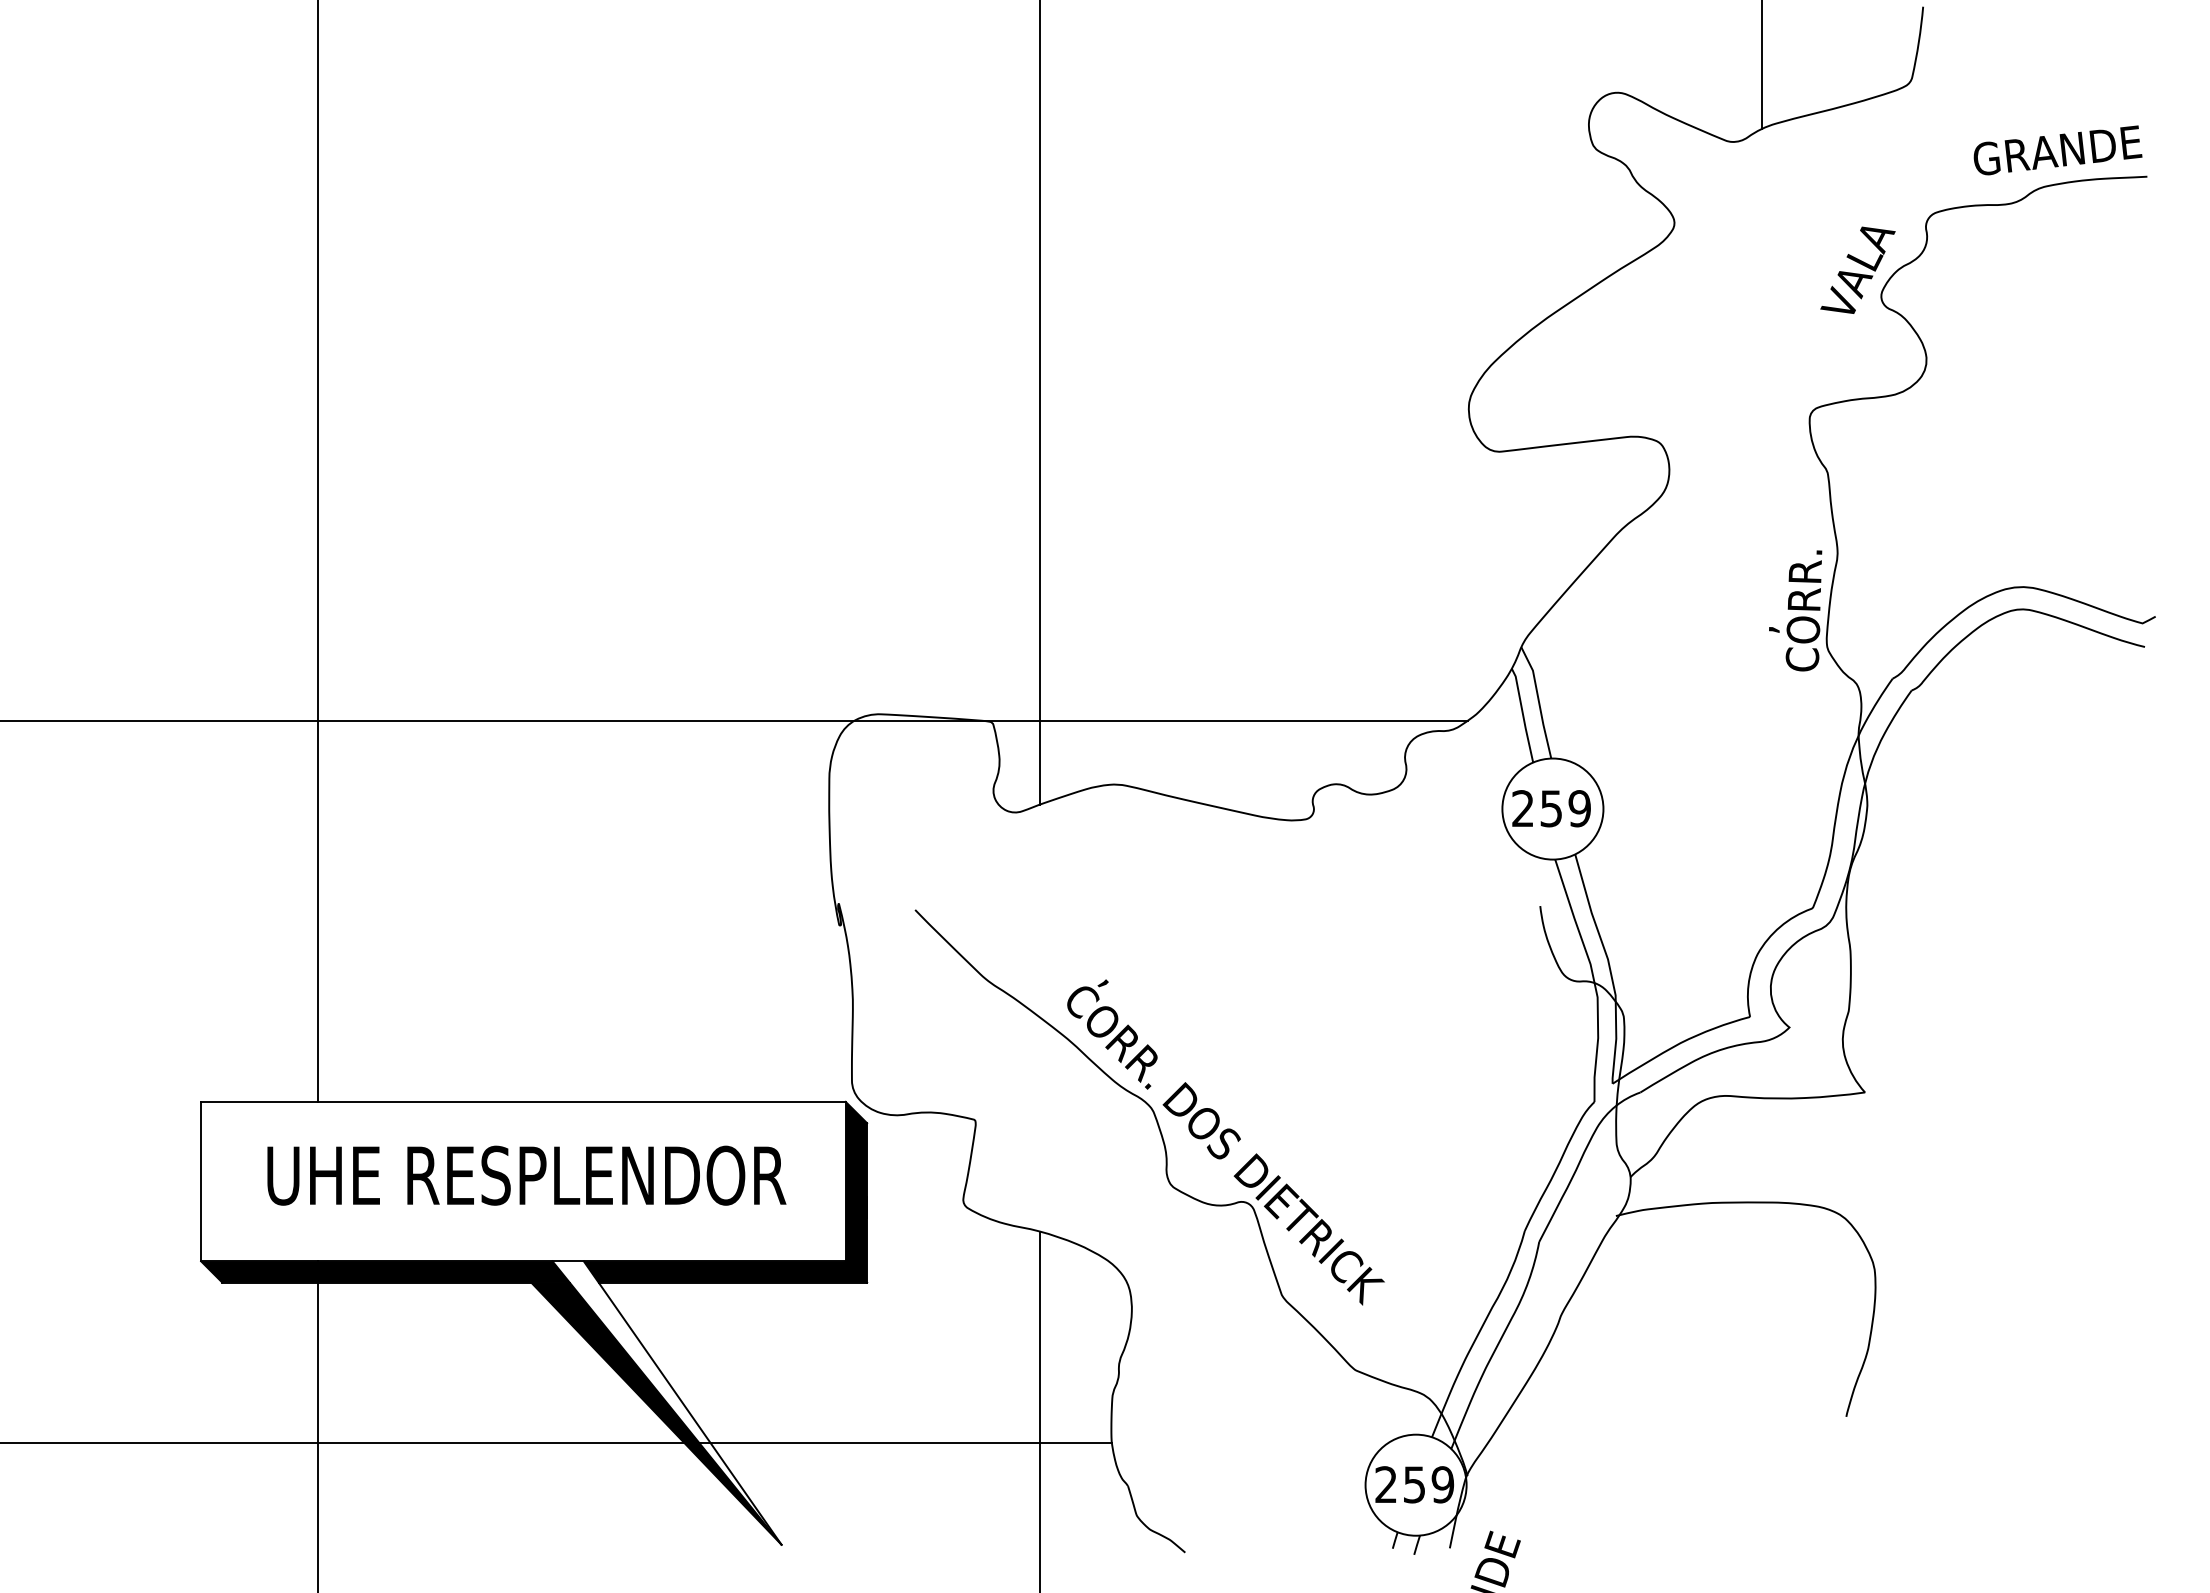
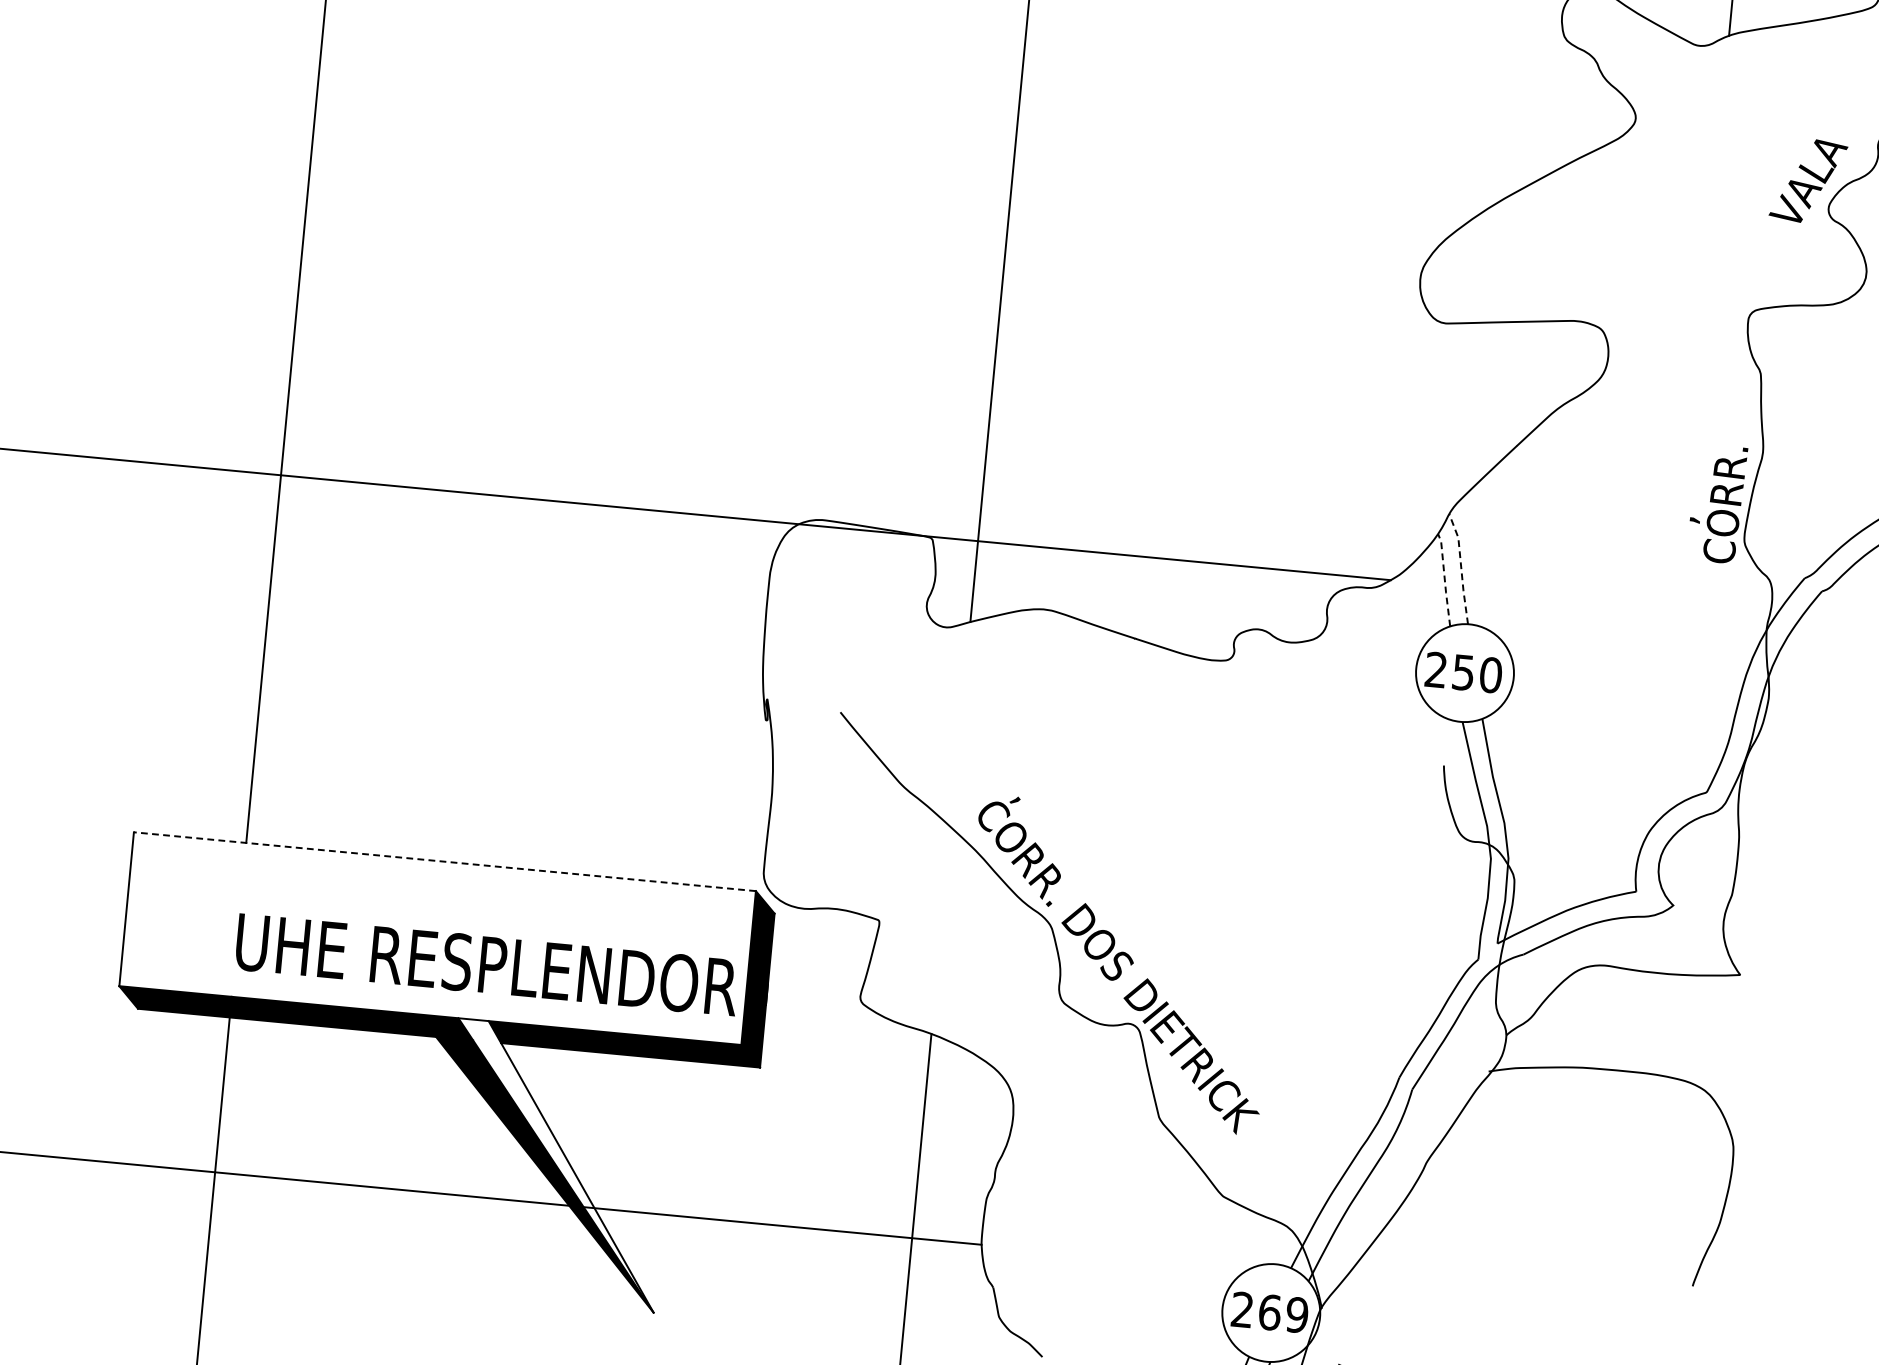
line: (1538, 701) -> (1460, 568), solid -> dashed
line: (1523, 714) -> (1445, 579), solid -> dashed
text: (1579, 808) -> (1490, 674), 259 -> 250
line: (522, 1101) -> (444, 861), solid -> dashed
text: (526, 1175) -> (486, 964), moved
text: (1414, 1484) -> (1269, 1312), 259 -> 269

